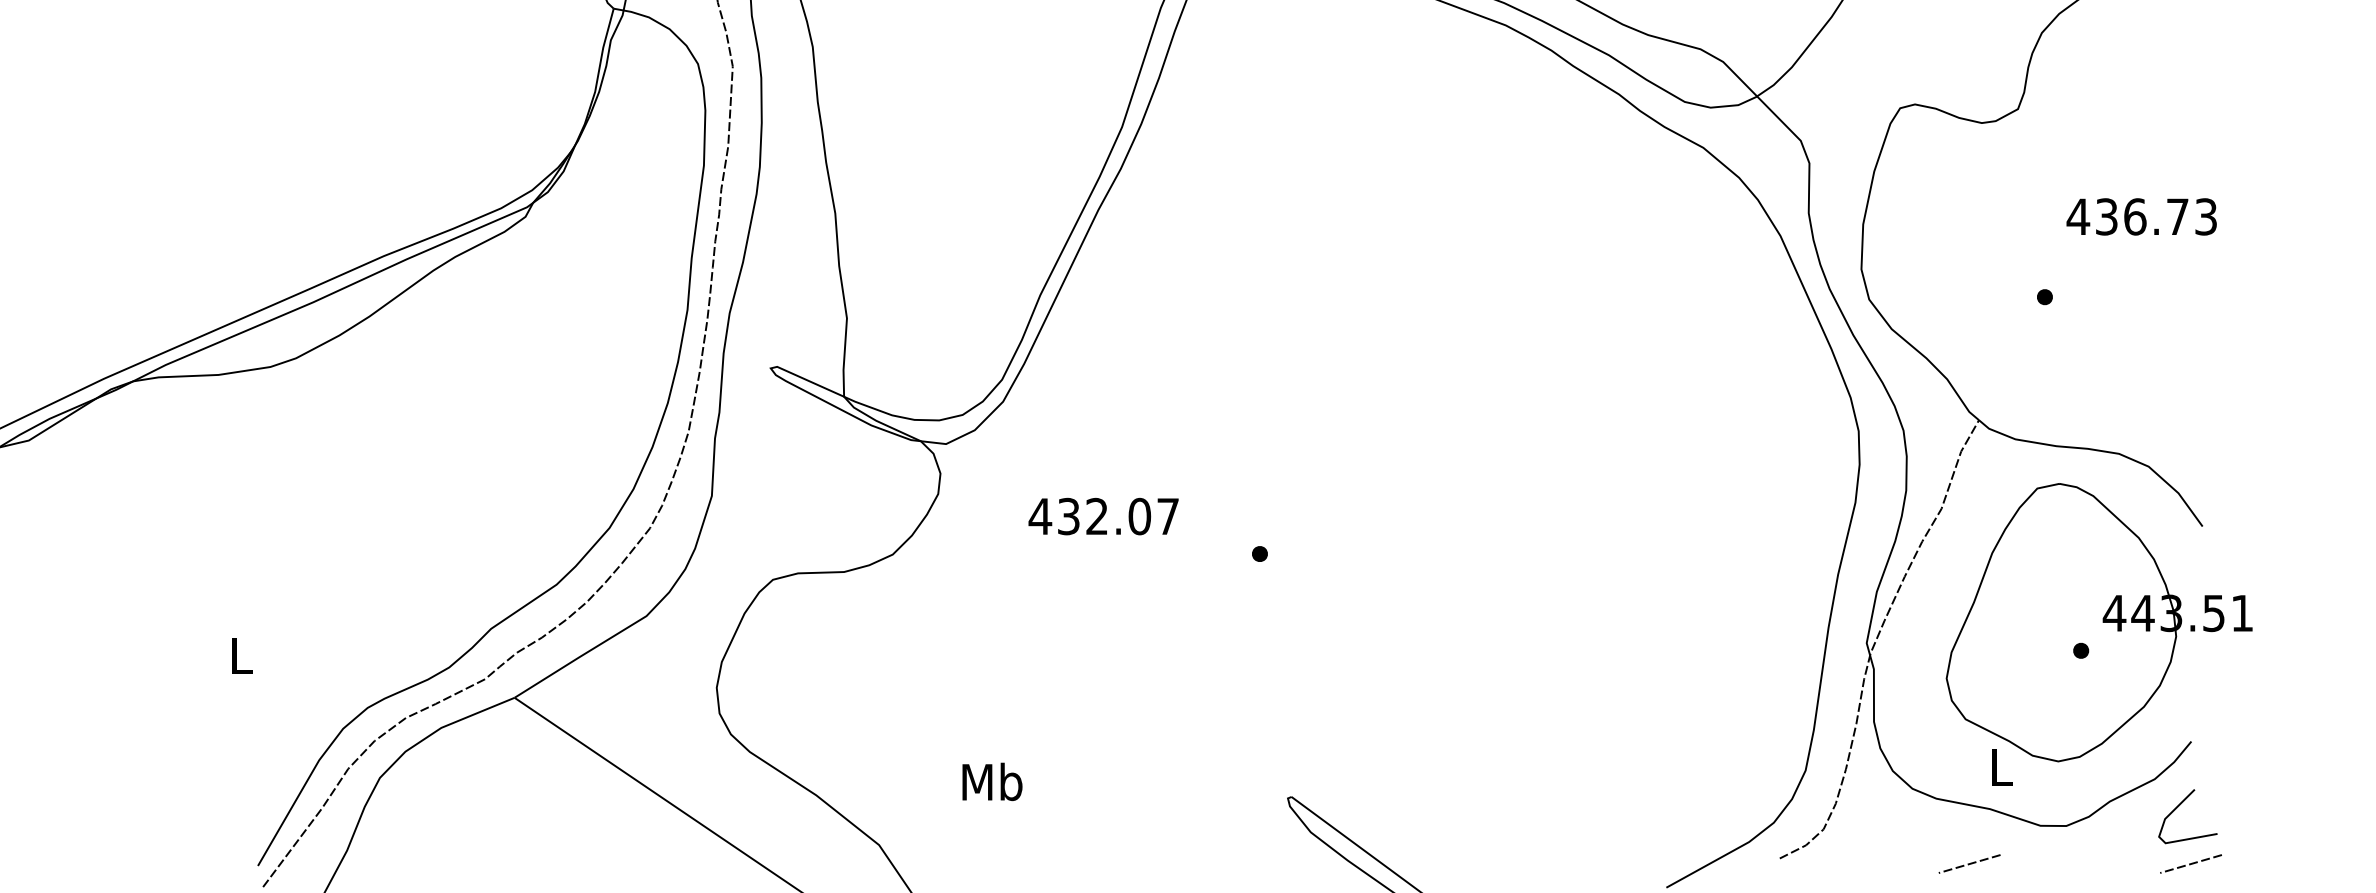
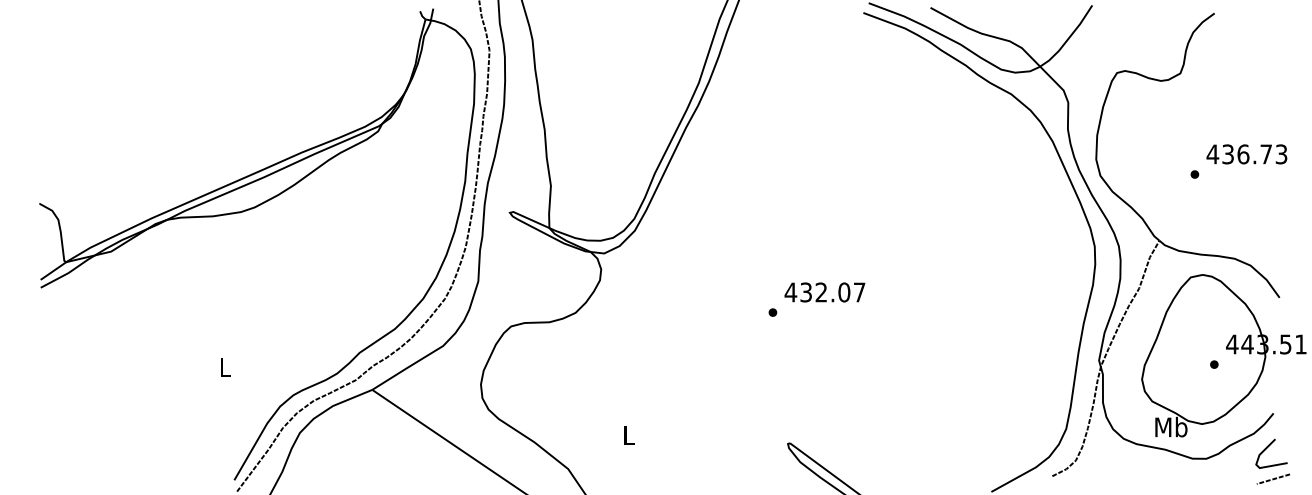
text: (2140, 217) -> (1246, 154), moved
text: (1102, 516) -> (824, 292), moved
text: (2001, 765) -> (1171, 426), L -> Mb
text: (993, 780) -> (629, 434), Mb -> L
line: (1967, 862) -> (1153, 478), removed

